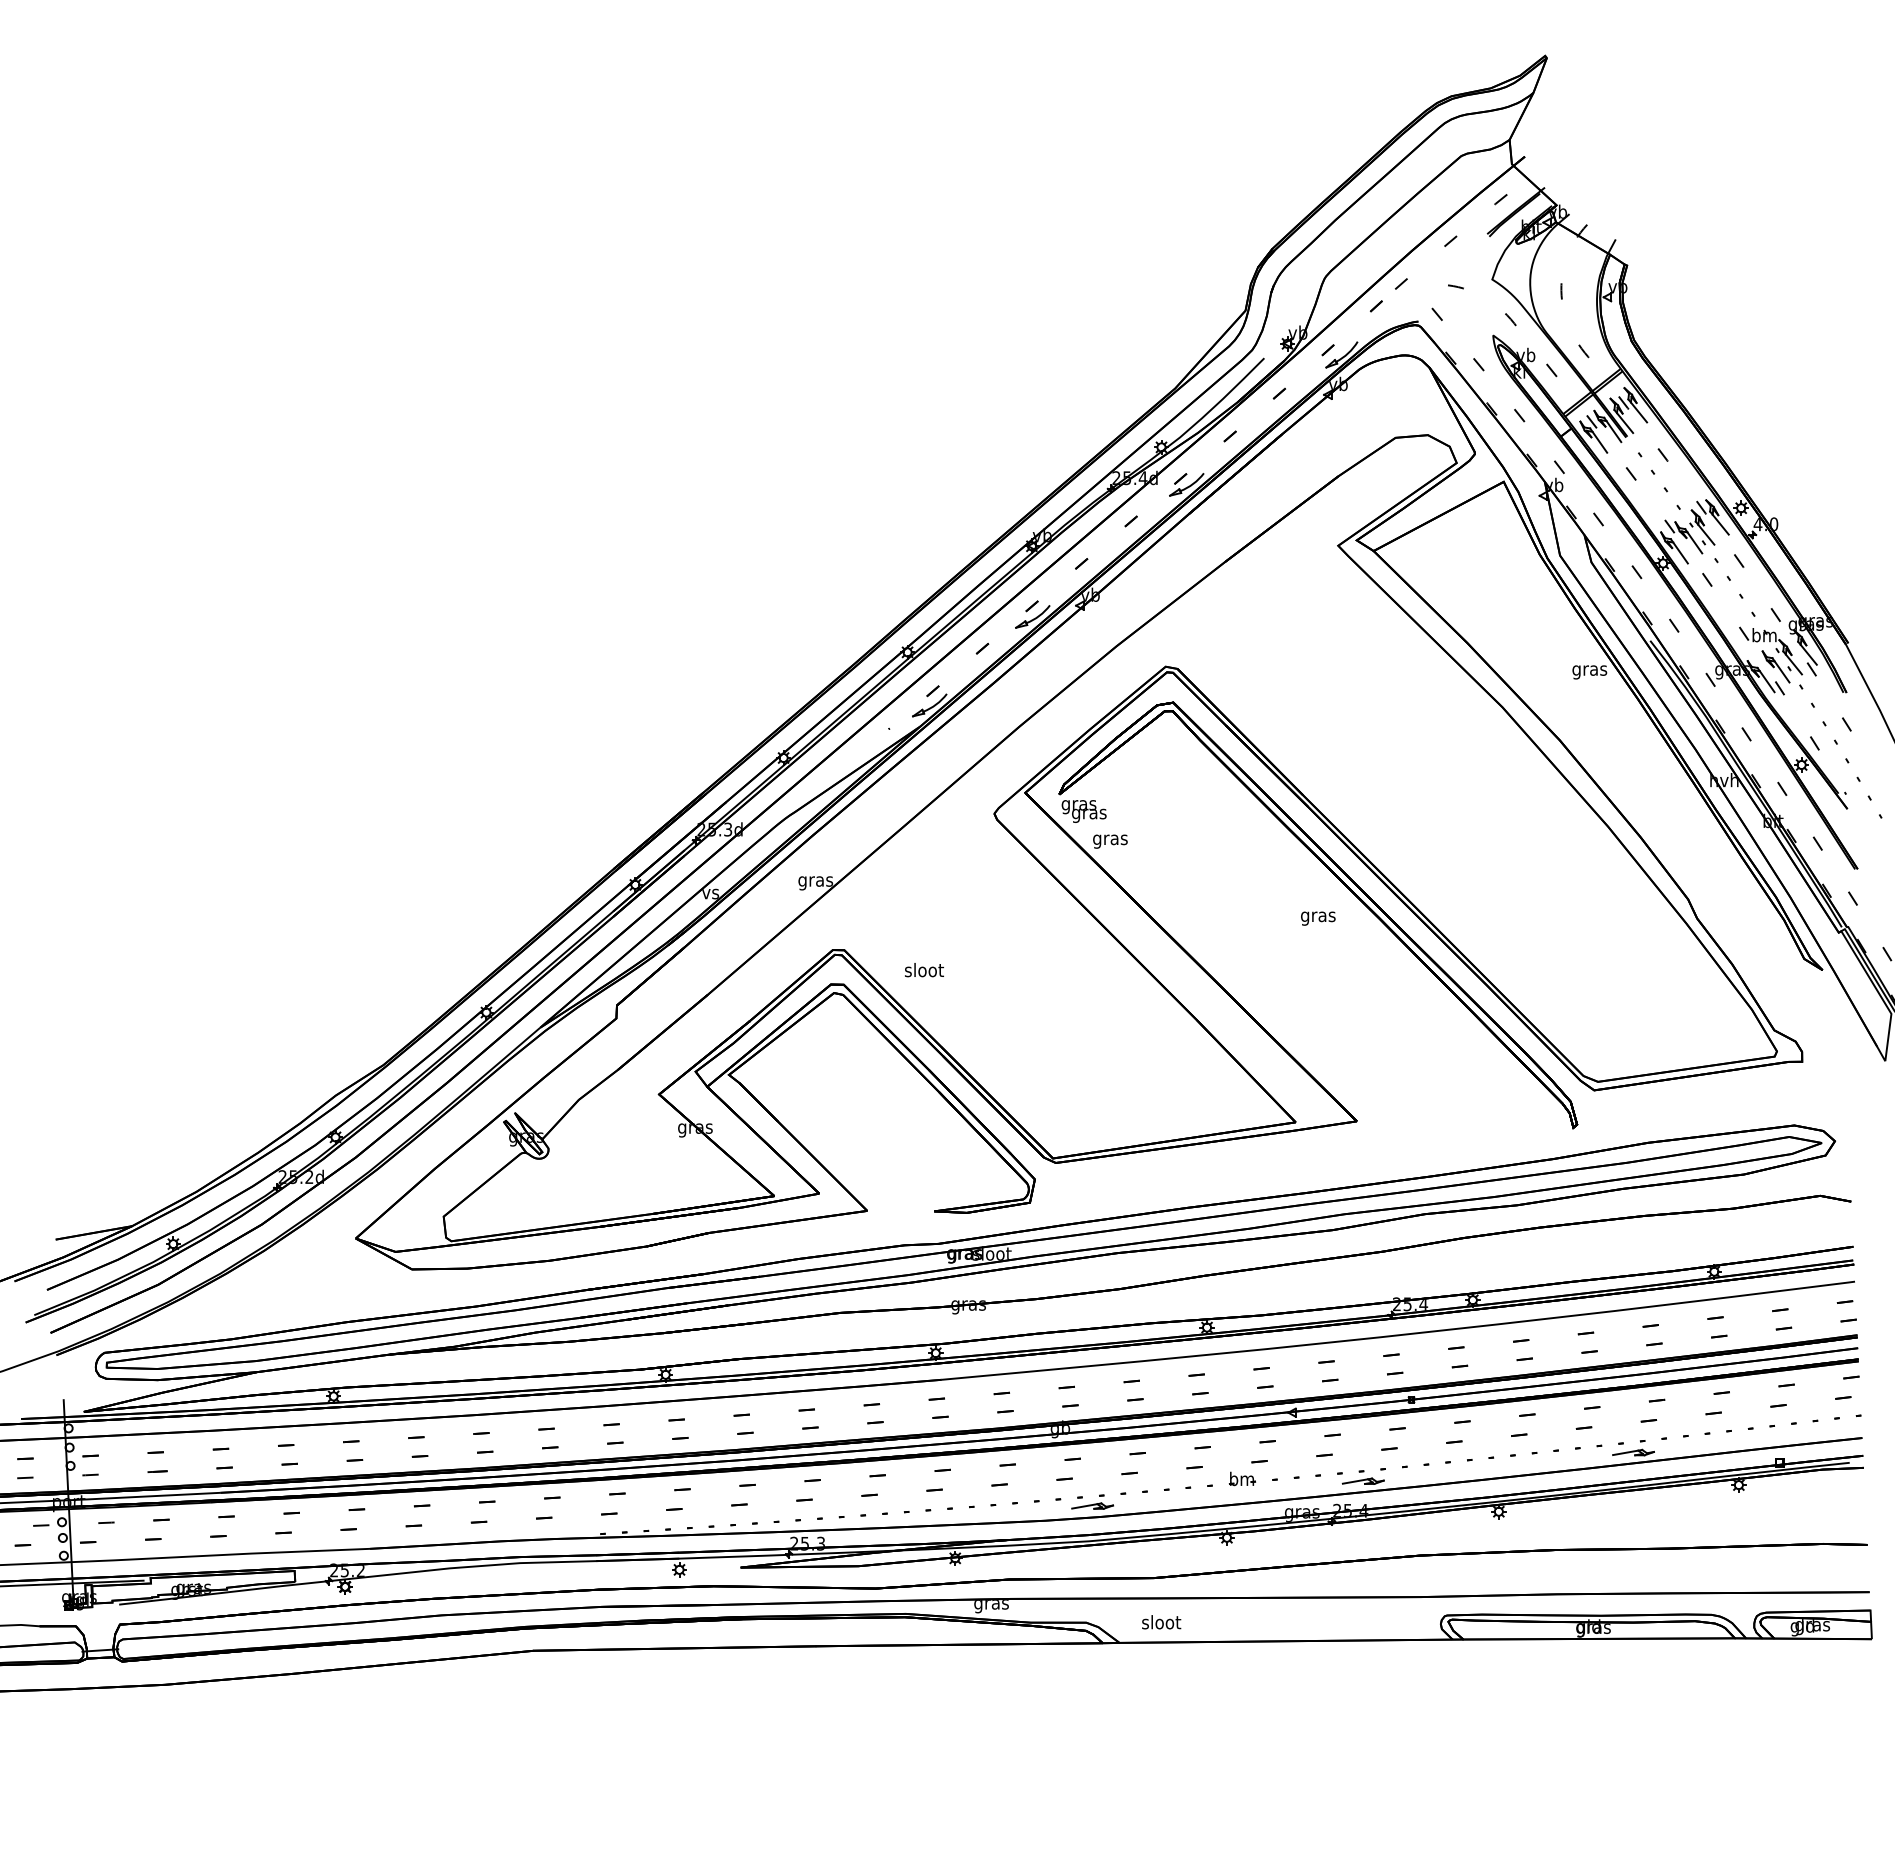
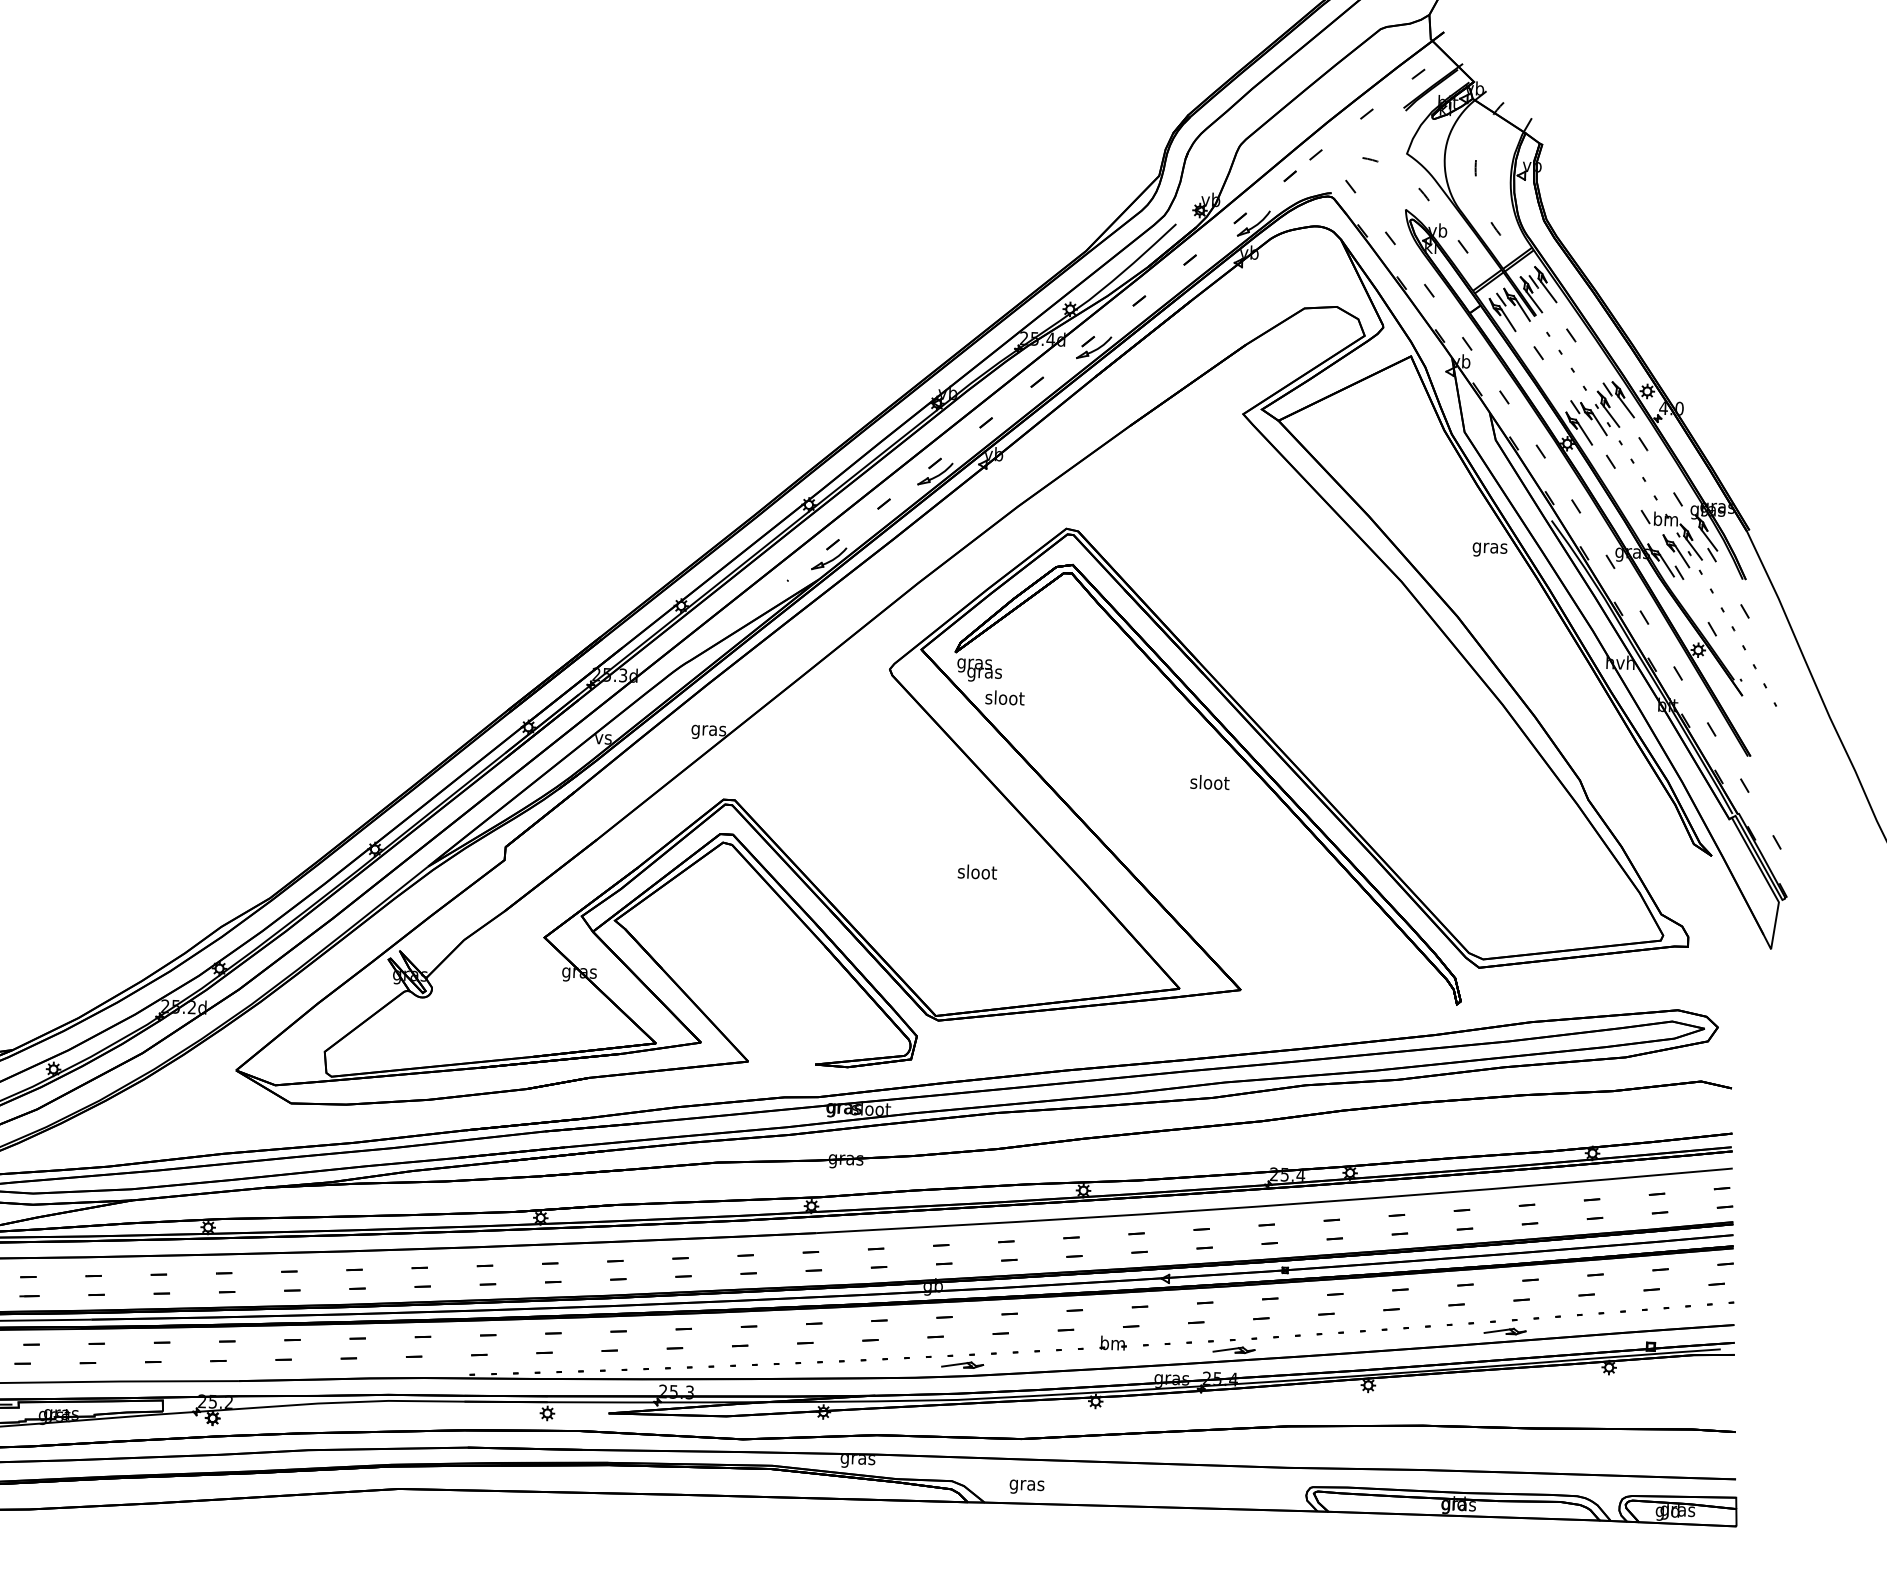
text: (1110, 839) -> (1004, 699), gras -> sloot
text: (1318, 916) -> (1209, 783), gras -> sloot
text: (924, 970) -> (977, 872), moved
text: (1161, 1623) -> (1027, 1484), sloot -> gras

